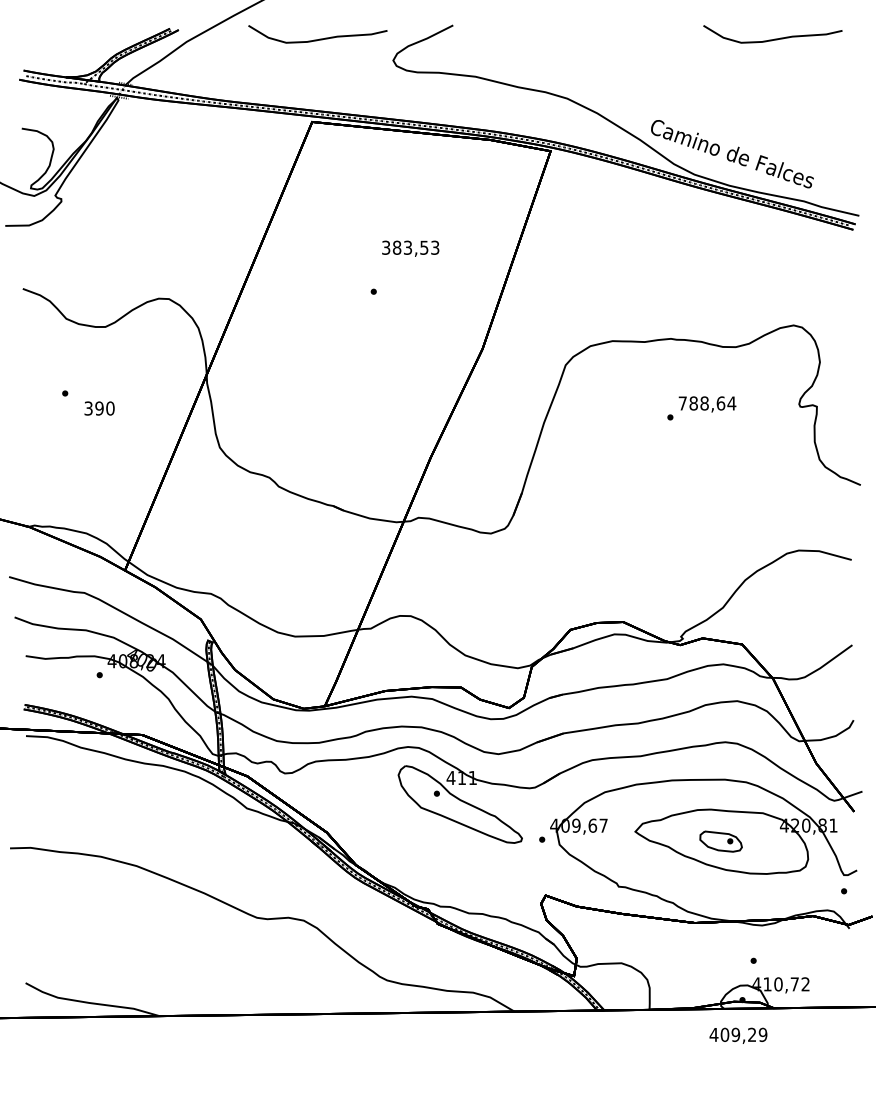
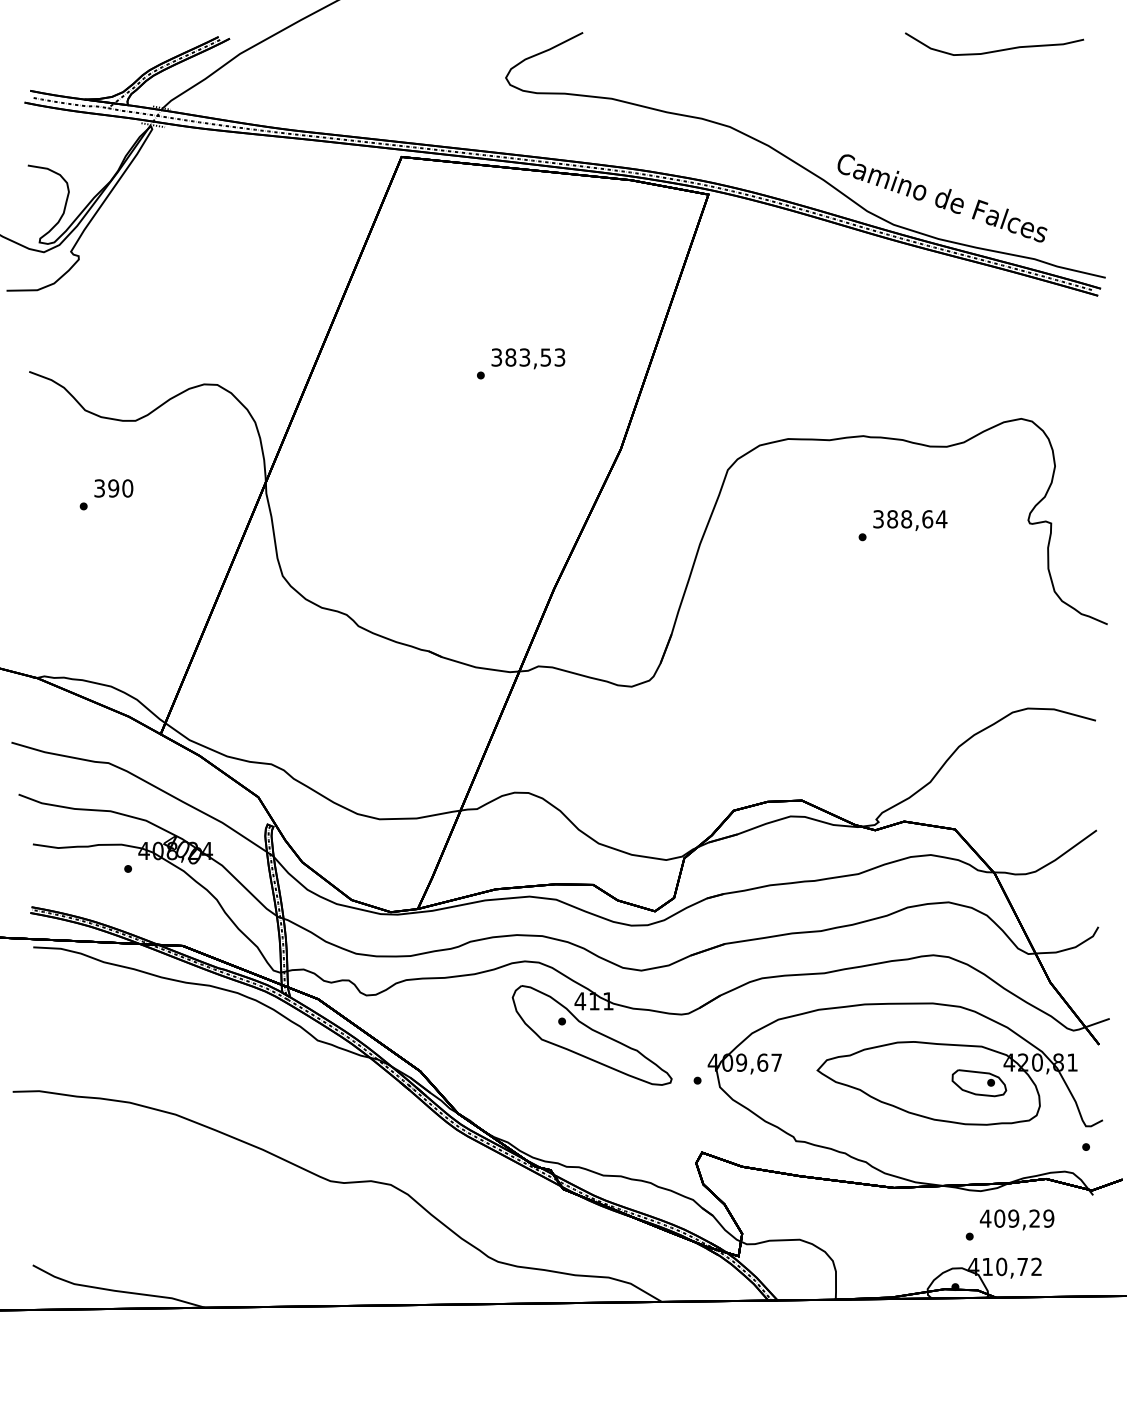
curve: (319, 38) -> (410, 49), removed
text: (410, 248) -> (528, 358), moved
text: (682, 403) -> (878, 519), 788,64 -> 388,64
text: (99, 408) -> (113, 488), moved
part: (720, 841) -> (978, 1083), moved
text: (738, 1035) -> (1017, 1219), moved

